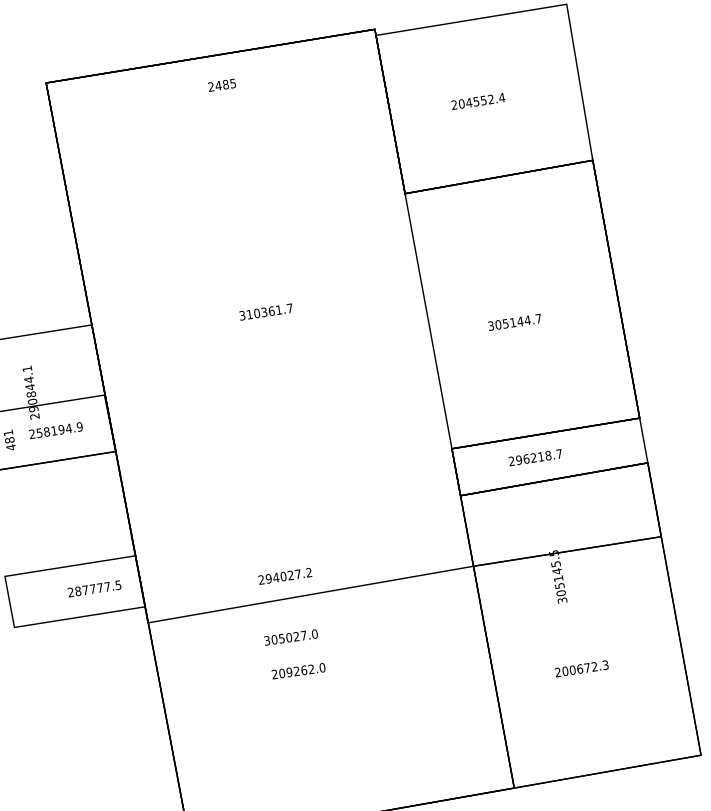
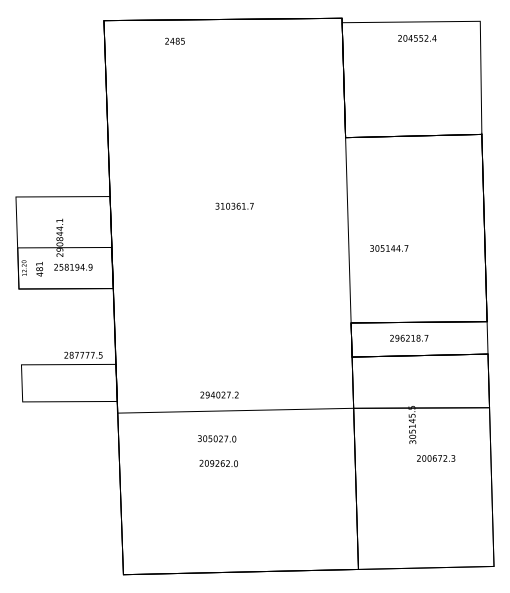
text: (221, 84) -> (174, 40), moved
text: (478, 101) -> (417, 38), moved
text: (515, 322) -> (389, 248), moved
text: (94, 587) -> (83, 354), moved
text: (582, 668) -> (436, 458), moved

